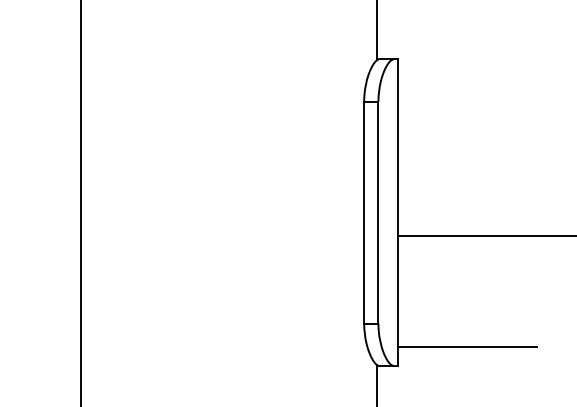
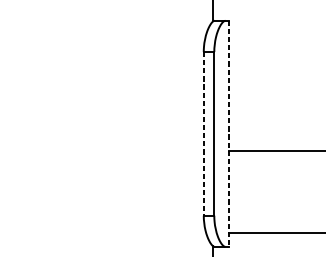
line: (364, 212) -> (204, 133), solid -> dashed
line: (397, 213) -> (228, 134), solid -> dashed

